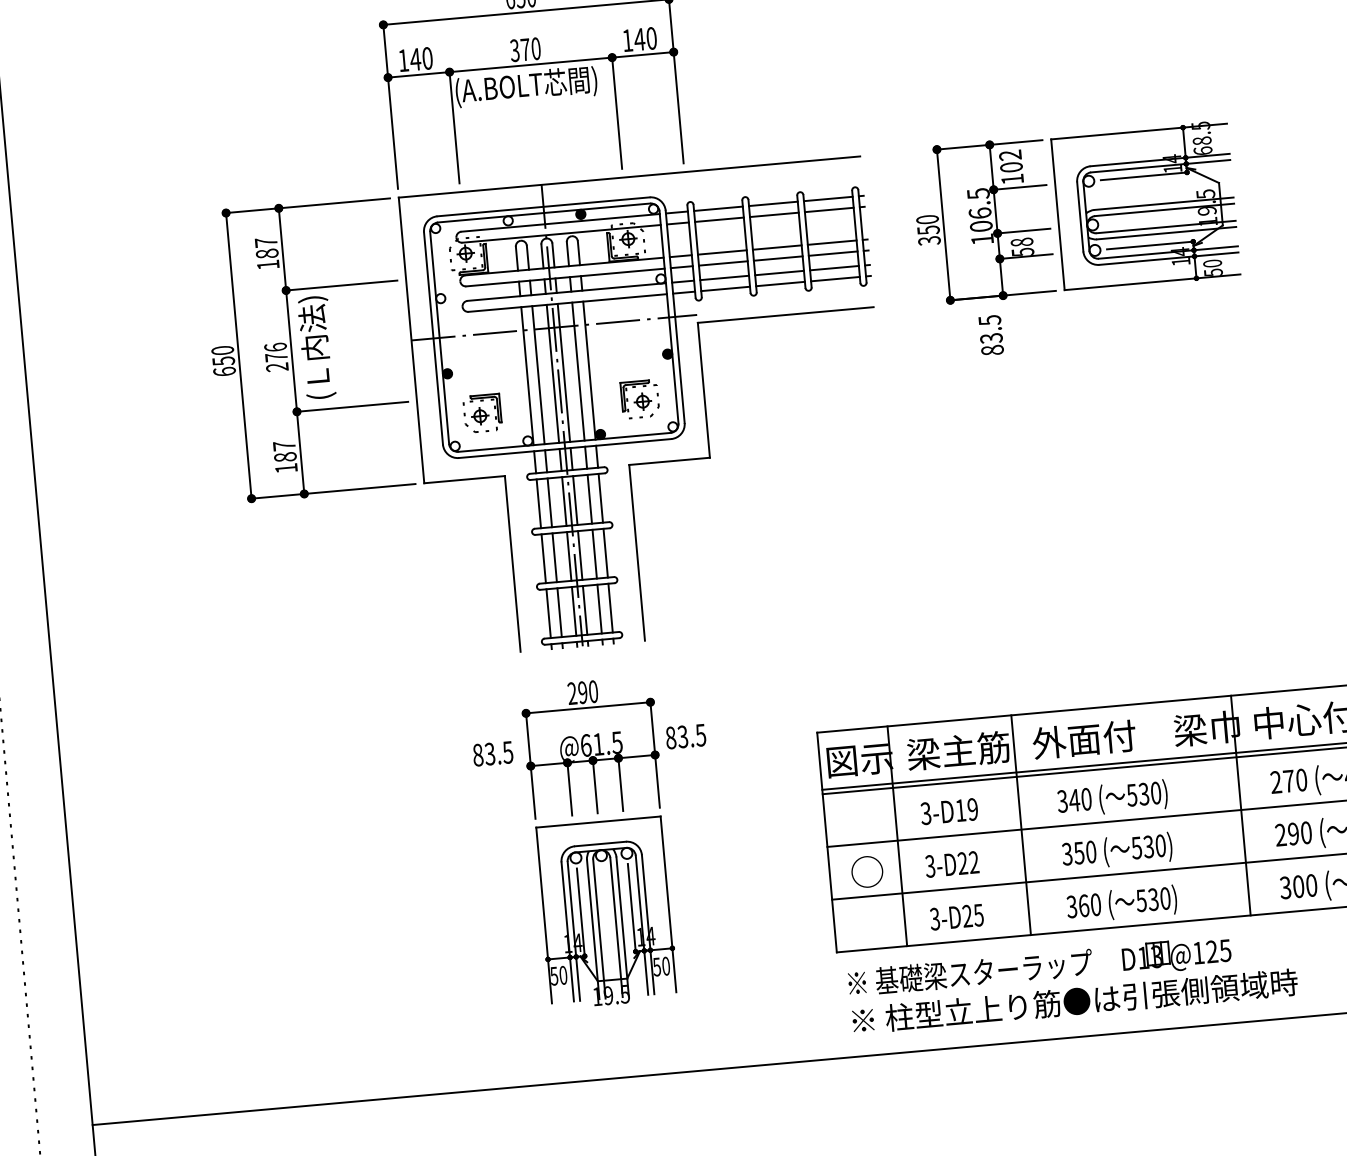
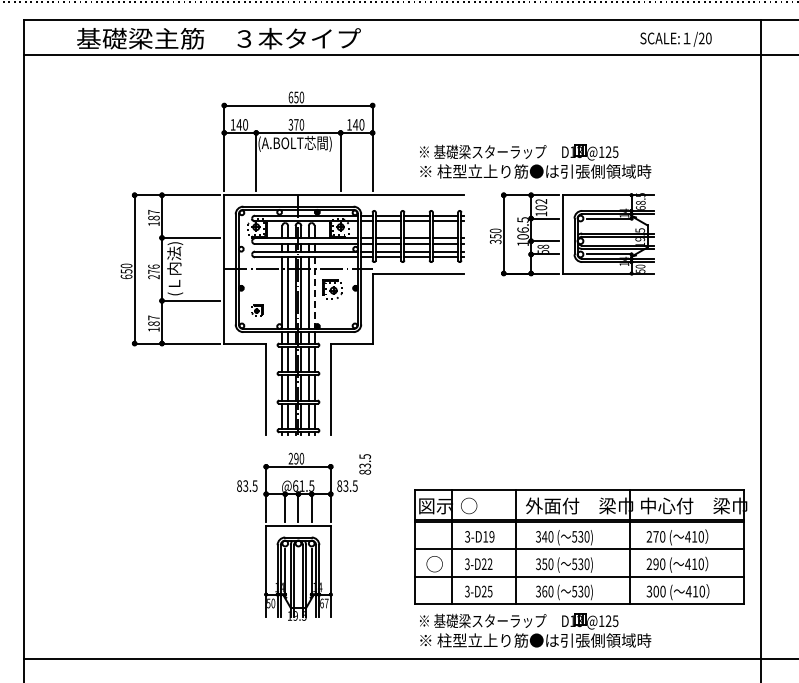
part: (992, 79) -> (535, 161), added
text: (989, 335) -> (364, 464), moved
line: (589, 371) -> (314, 293), solid -> dashed
part: (640, 399) -> (332, 289), moved
part: (482, 413) -> (257, 310), size x0.6
text: (958, 749) -> (487, 505), 梁主筋 -> ○
text: (661, 966) -> (324, 603), 50 -> 67

